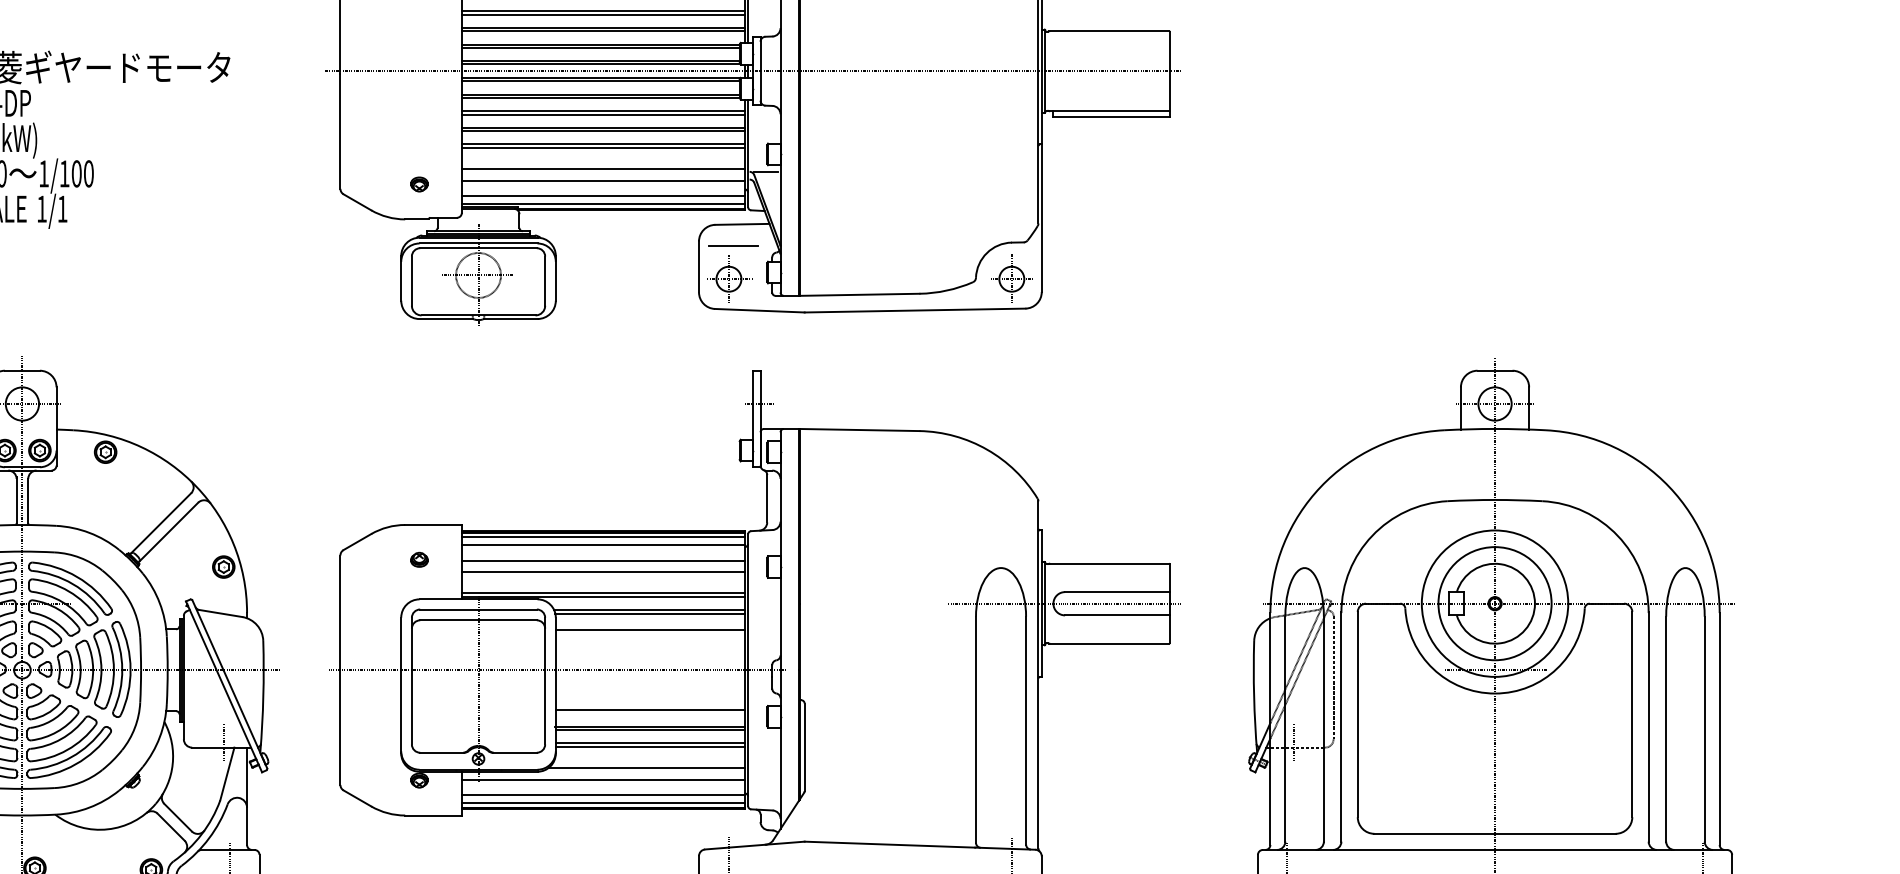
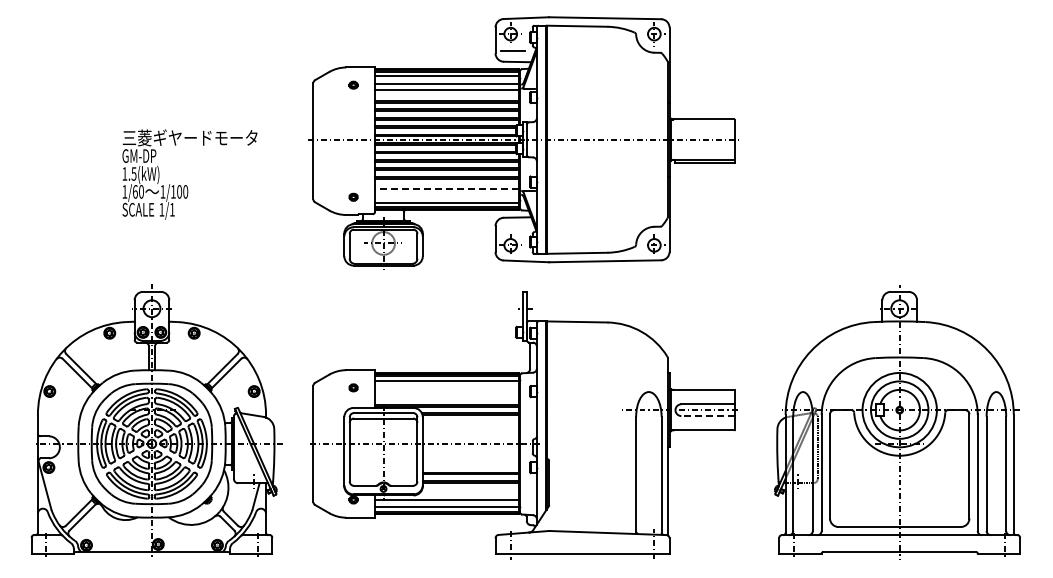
line: (602, 169) -> (446, 189), solid -> dashed
line: (602, 180) -> (446, 195), removed
line: (732, 245) -> (512, 228), removed
line: (602, 561) -> (446, 388), removed
line: (602, 572) -> (446, 394), removed
line: (1118, 616) -> (708, 416), solid -> dashed
line: (649, 630) -> (470, 423), removed
line: (649, 710) -> (470, 464), removed
line: (645, 767) -> (468, 493), removed

